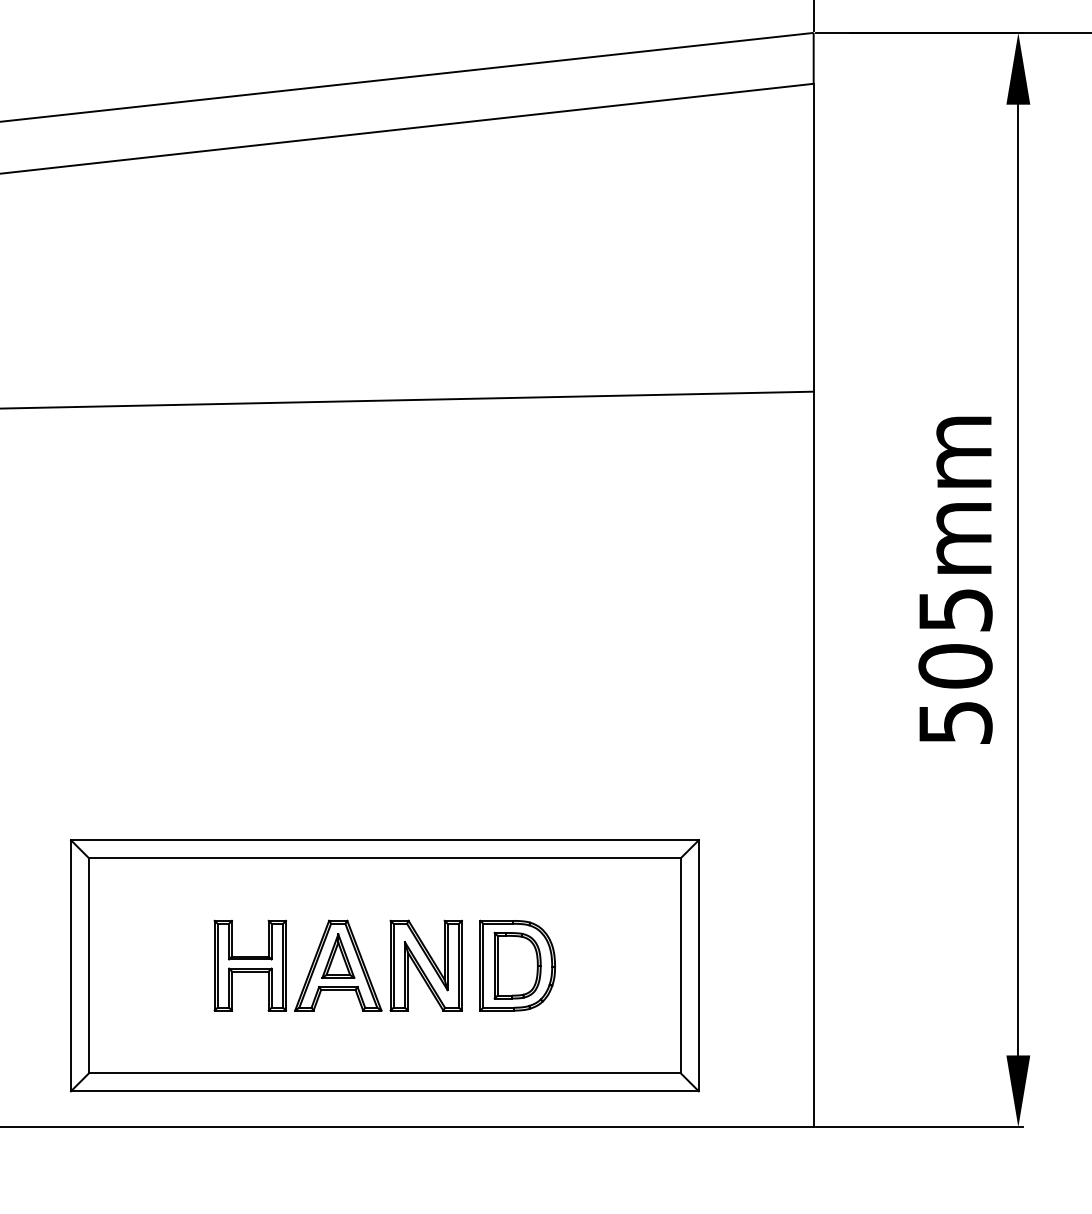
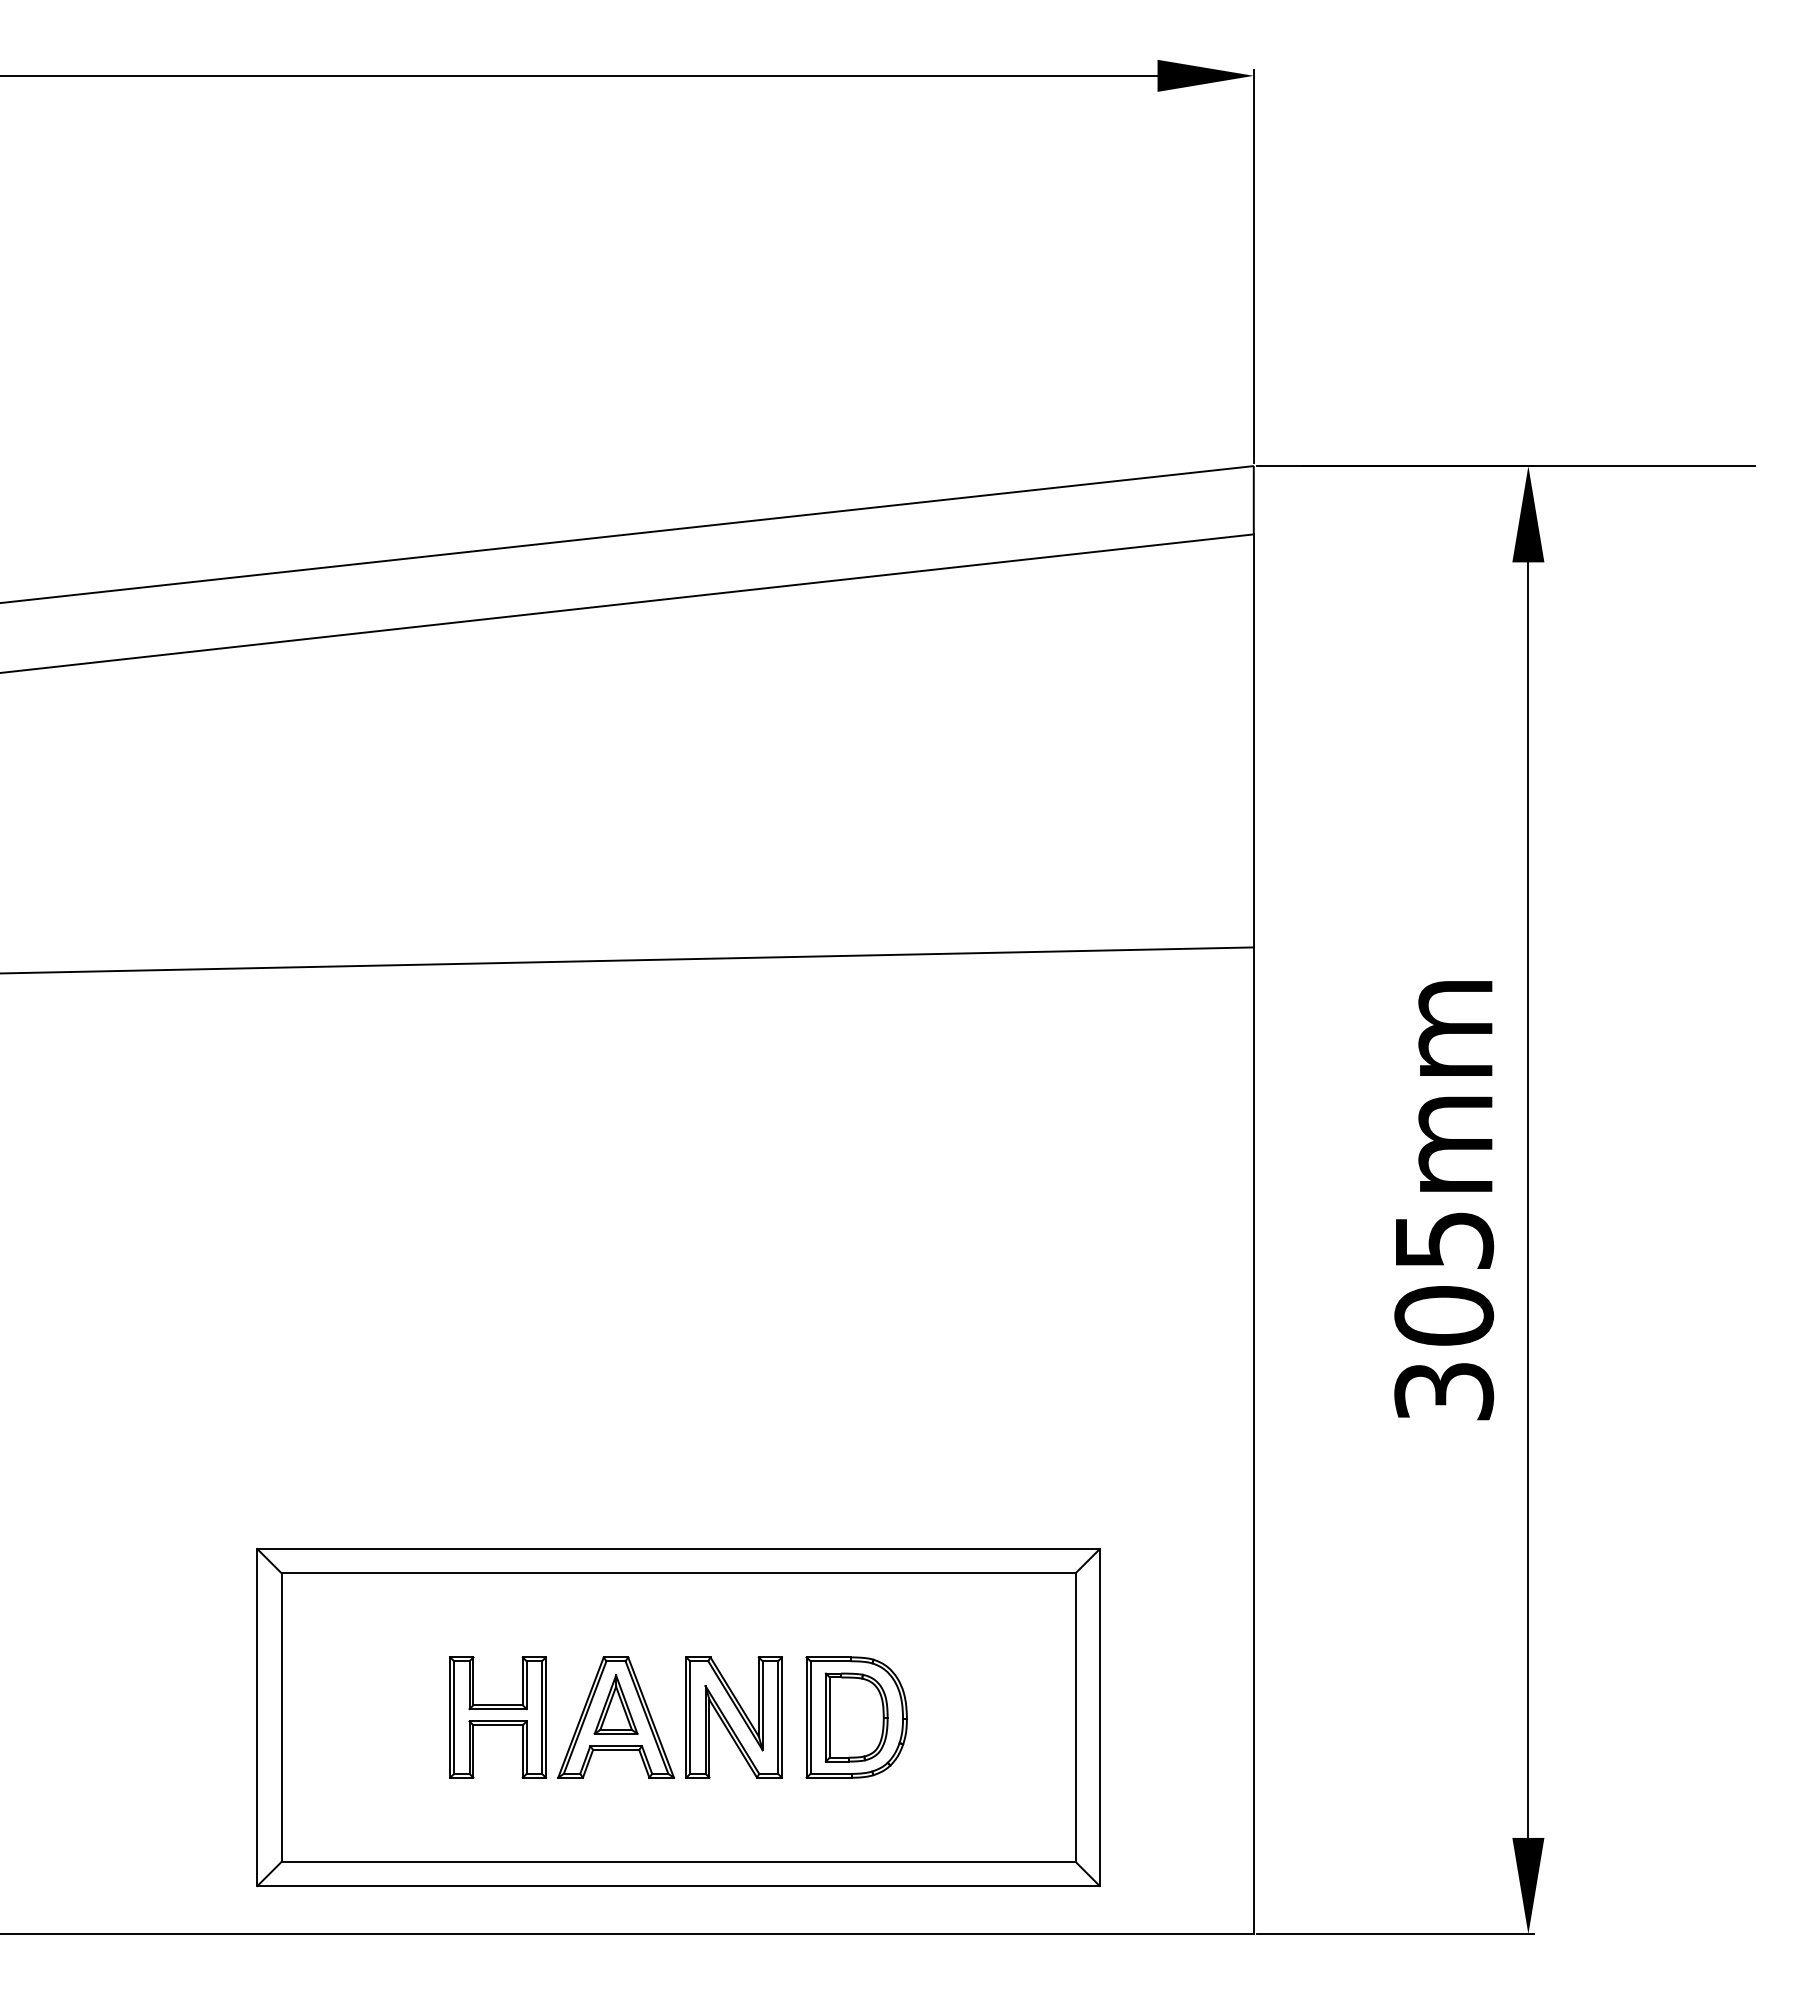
text: (955, 722) -> (1443, 1391), 505mm -> 305mm

